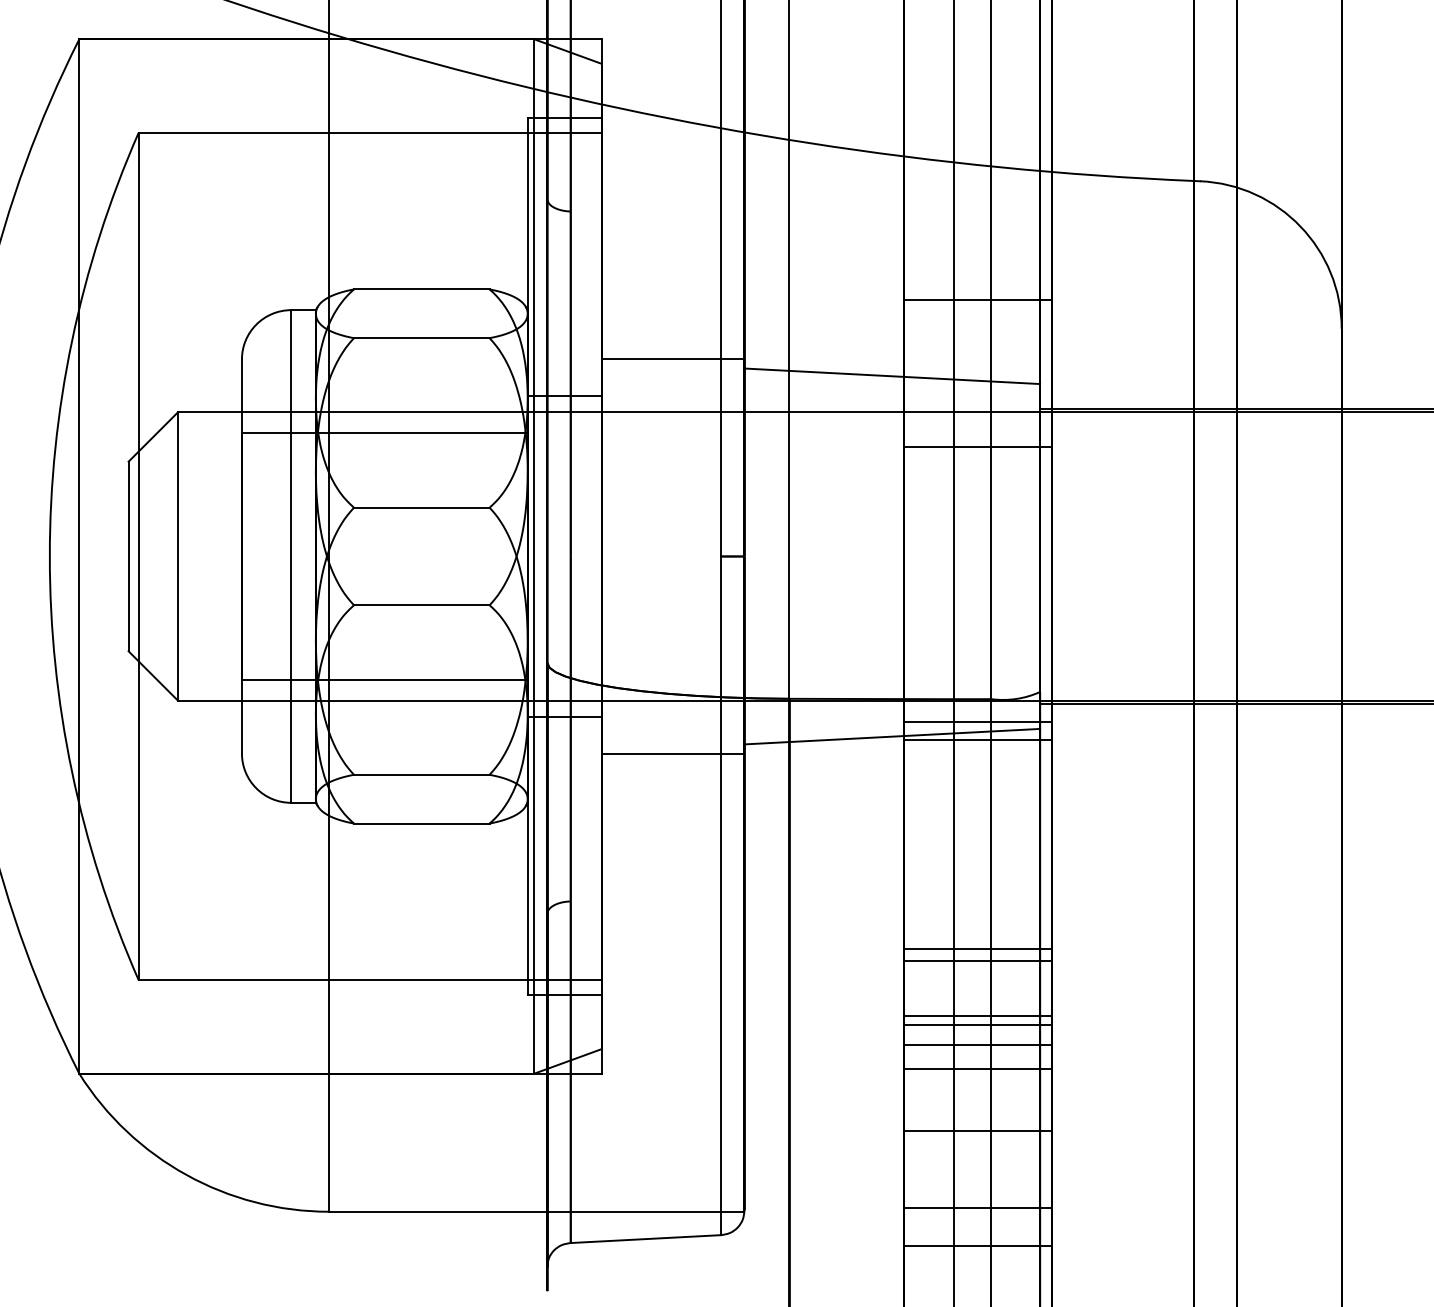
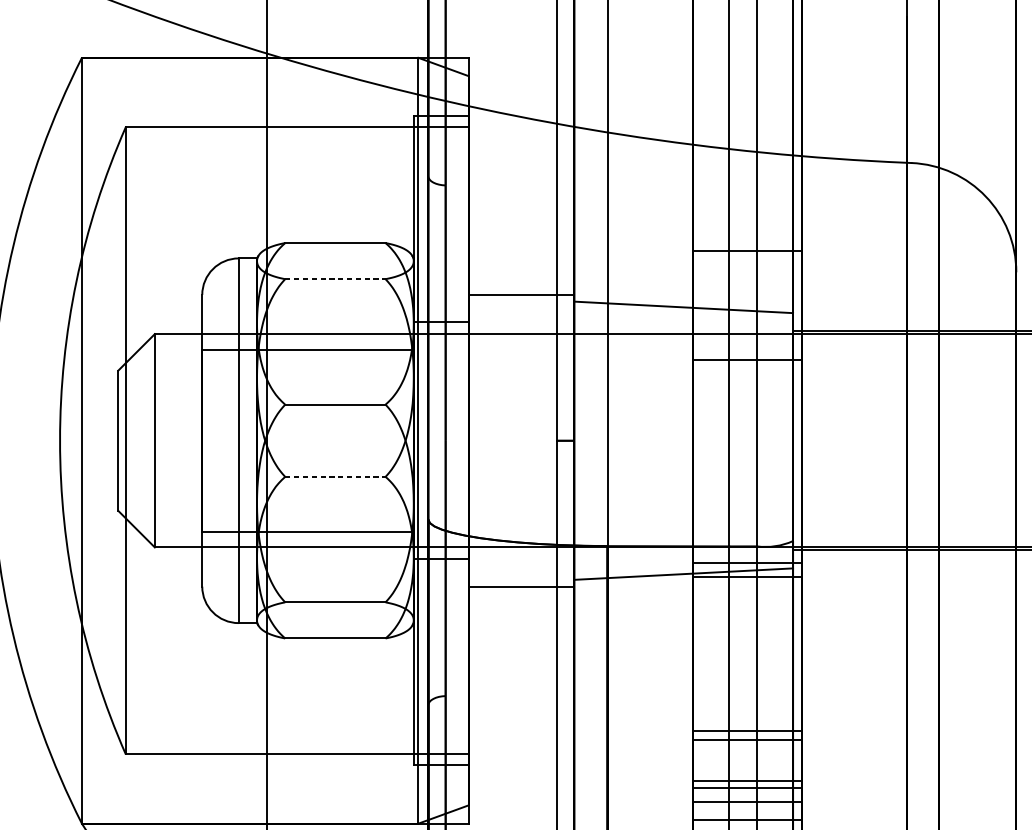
line: (421, 338) -> (335, 279), solid -> dashed
line: (421, 605) -> (335, 477), solid -> dashed

